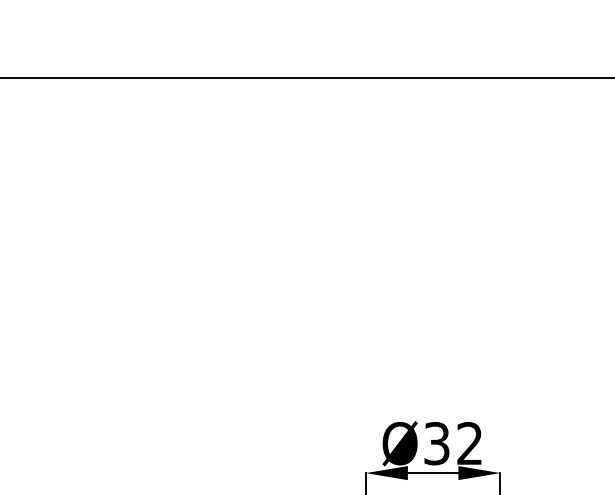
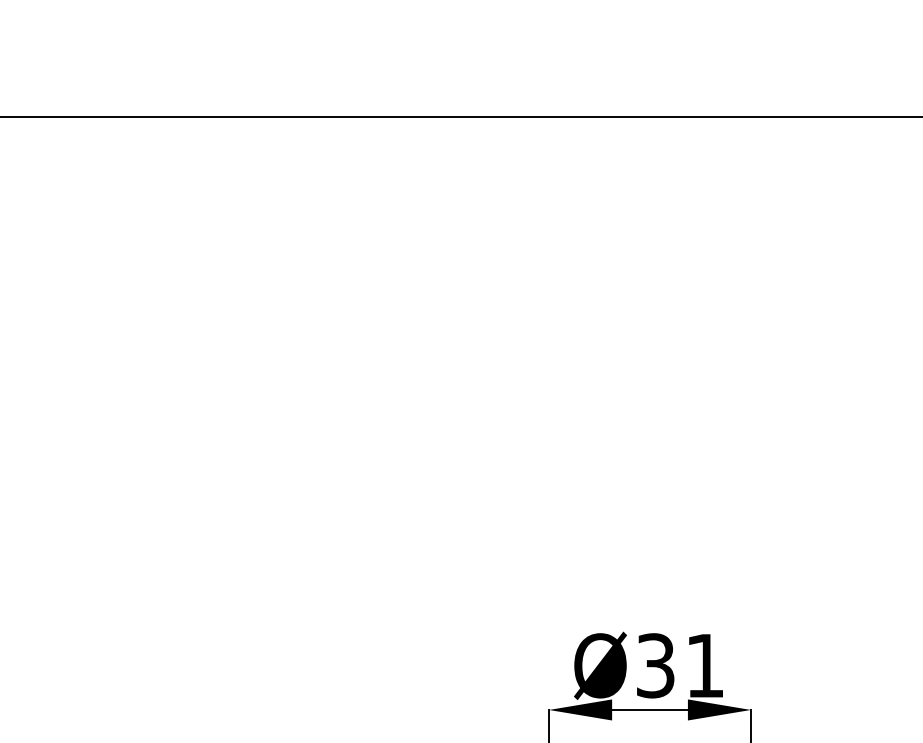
text: (469, 443) -> (704, 665), Ø32 -> Ø31

